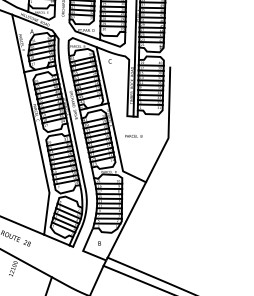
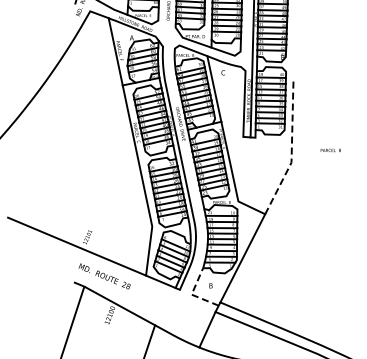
line: (168, 126) -> (291, 149), solid -> dashed
text: (133, 136) -> (330, 150), moved
line: (83, 250) -> (191, 294), solid -> dashed

